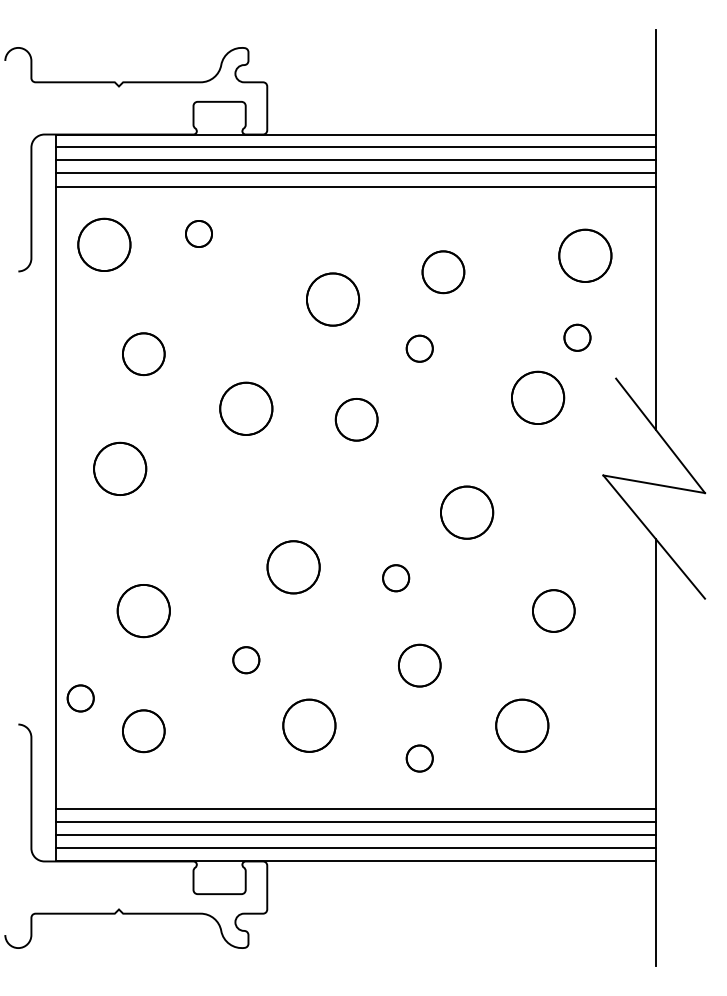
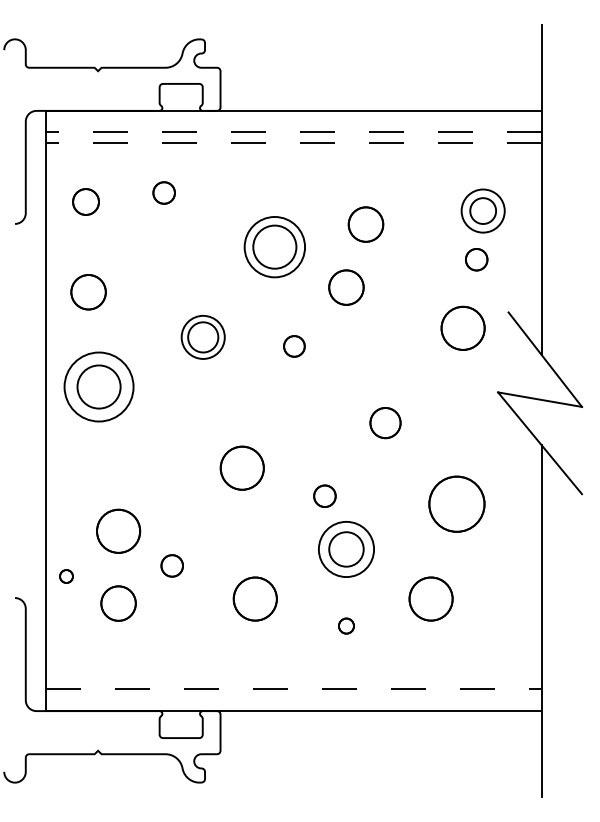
line: (355, 147) -> (293, 121), removed
line: (355, 160) -> (293, 132), solid -> dashed
line: (355, 172) -> (293, 142), solid -> dashed
line: (355, 187) -> (293, 154), removed
circle: (103, 244) -> (85, 201), size x0.6
circle: (584, 255) -> (482, 210), size x0.6
circle: (332, 298) -> (274, 246), size x1.4
circle: (577, 337) -> (476, 259), moved
part: (419, 348) -> (346, 287), size x1.6
circle: (143, 354) -> (88, 292), moved
circle: (537, 396) -> (462, 327), moved
circle: (245, 407) -> (202, 336), size x0.7
circle: (356, 419) -> (294, 346), size x0.6
circle: (119, 468) -> (98, 386), size x1.6
circle: (467, 511) -> (385, 422), size x0.7
circle: (395, 577) -> (324, 495), moved
circle: (143, 610) -> (118, 530), moved
circle: (554, 611) -> (457, 504), size x1.6
circle: (245, 659) -> (171, 565), moved
circle: (419, 665) -> (346, 549), size x1.6
part: (80, 698) -> (66, 576), size x0.6
part: (419, 757) -> (346, 625), size x0.7
line: (355, 808) -> (293, 667), removed
line: (355, 821) -> (293, 678), removed
line: (355, 835) -> (293, 689), solid -> dashed
line: (355, 848) -> (293, 700), removed

